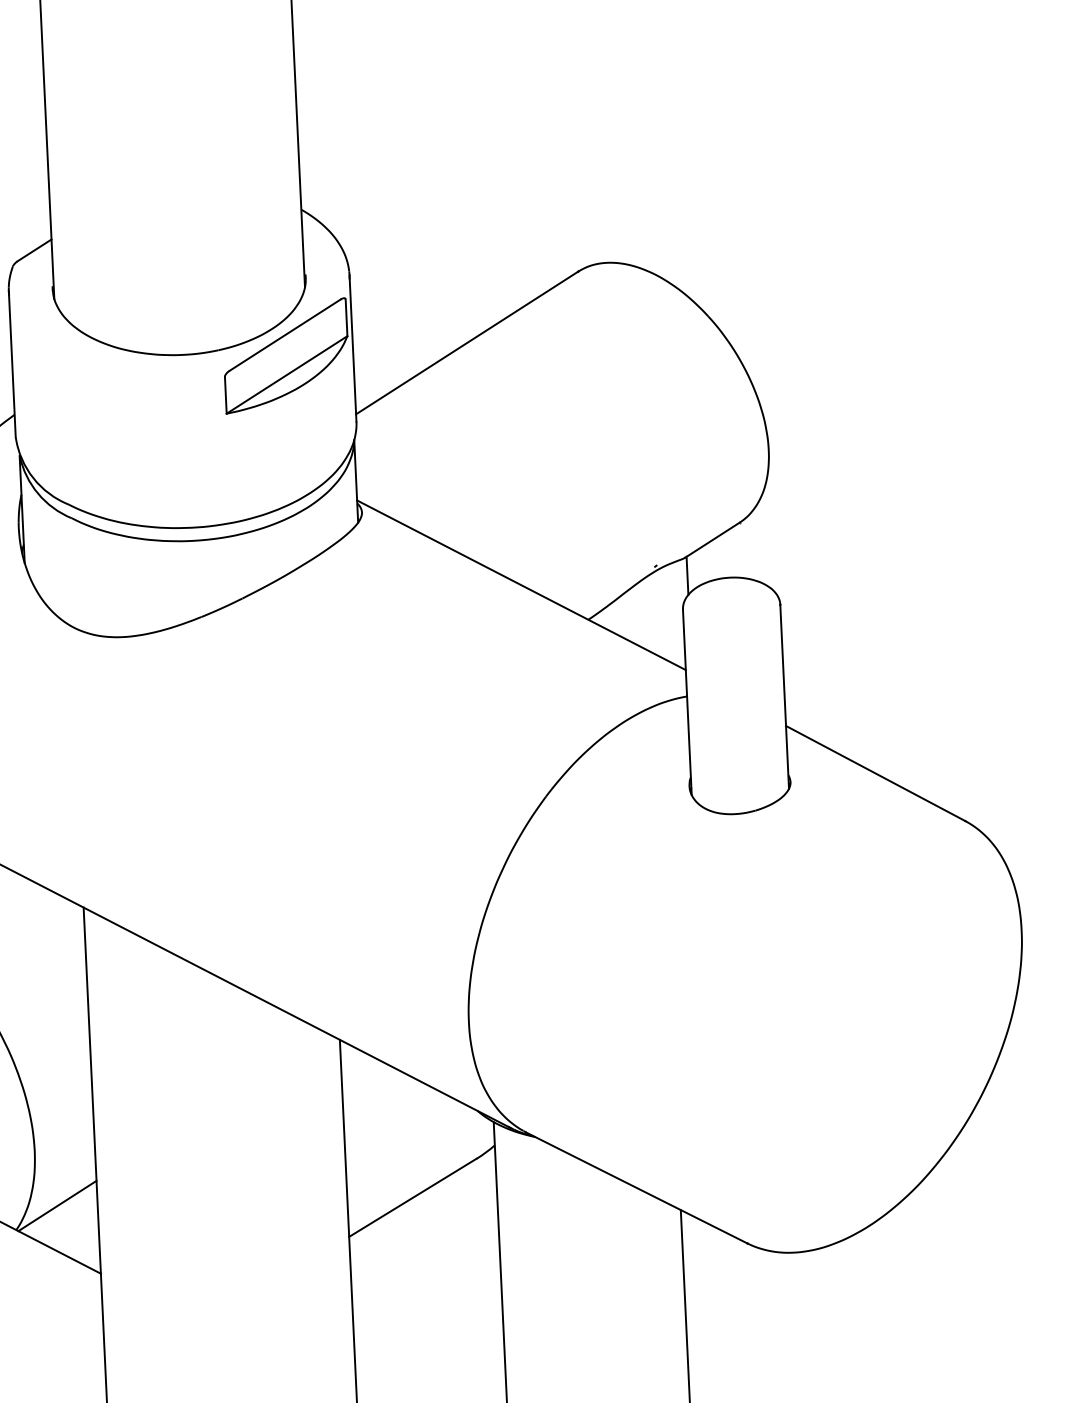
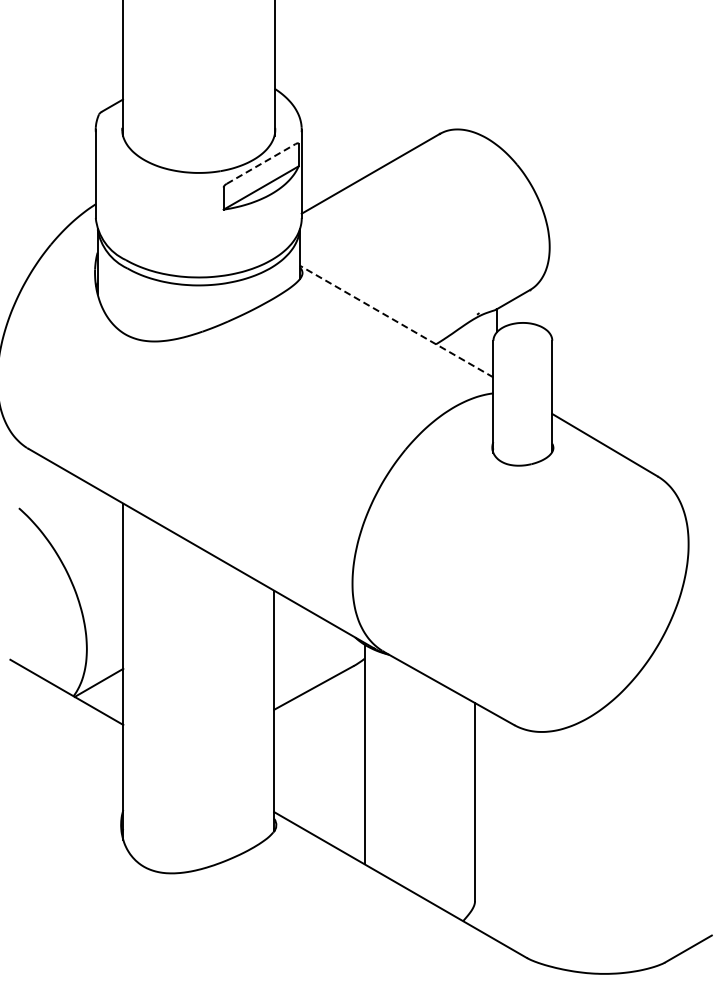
line: (285, 334) -> (261, 163), solid -> dashed
line: (521, 585) -> (396, 321), solid -> dashed

